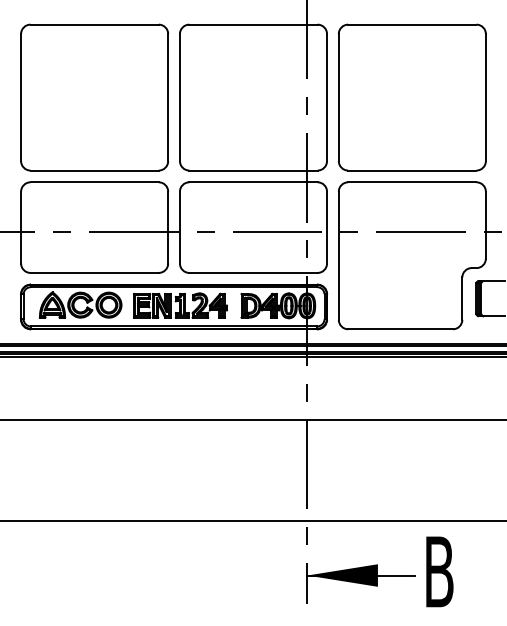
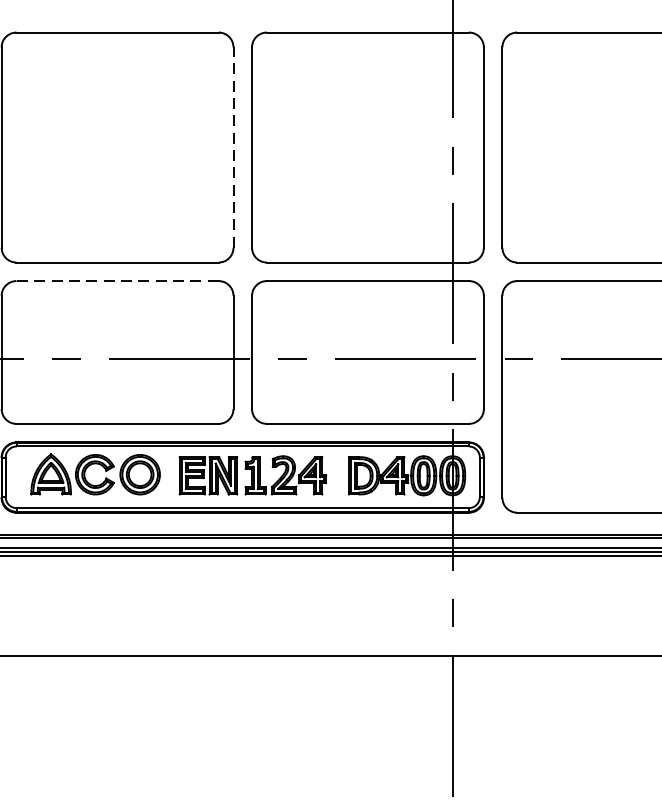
line: (168, 97) -> (233, 147), solid -> dashed
line: (94, 182) -> (117, 281), solid -> dashed

